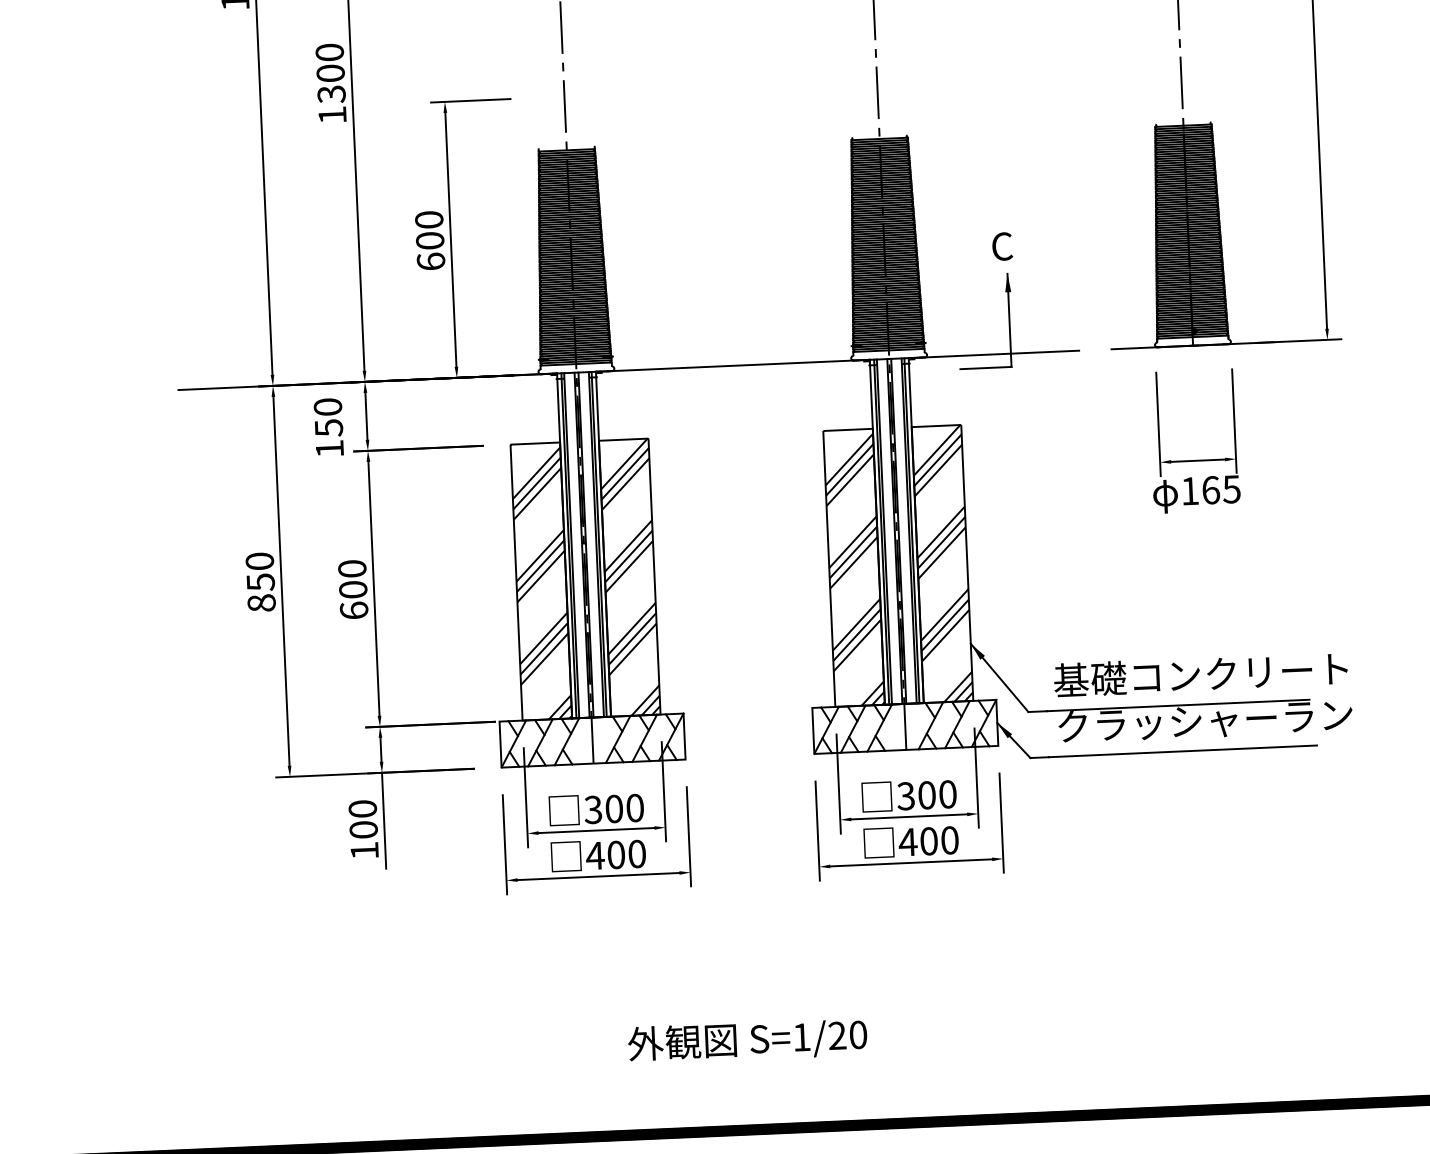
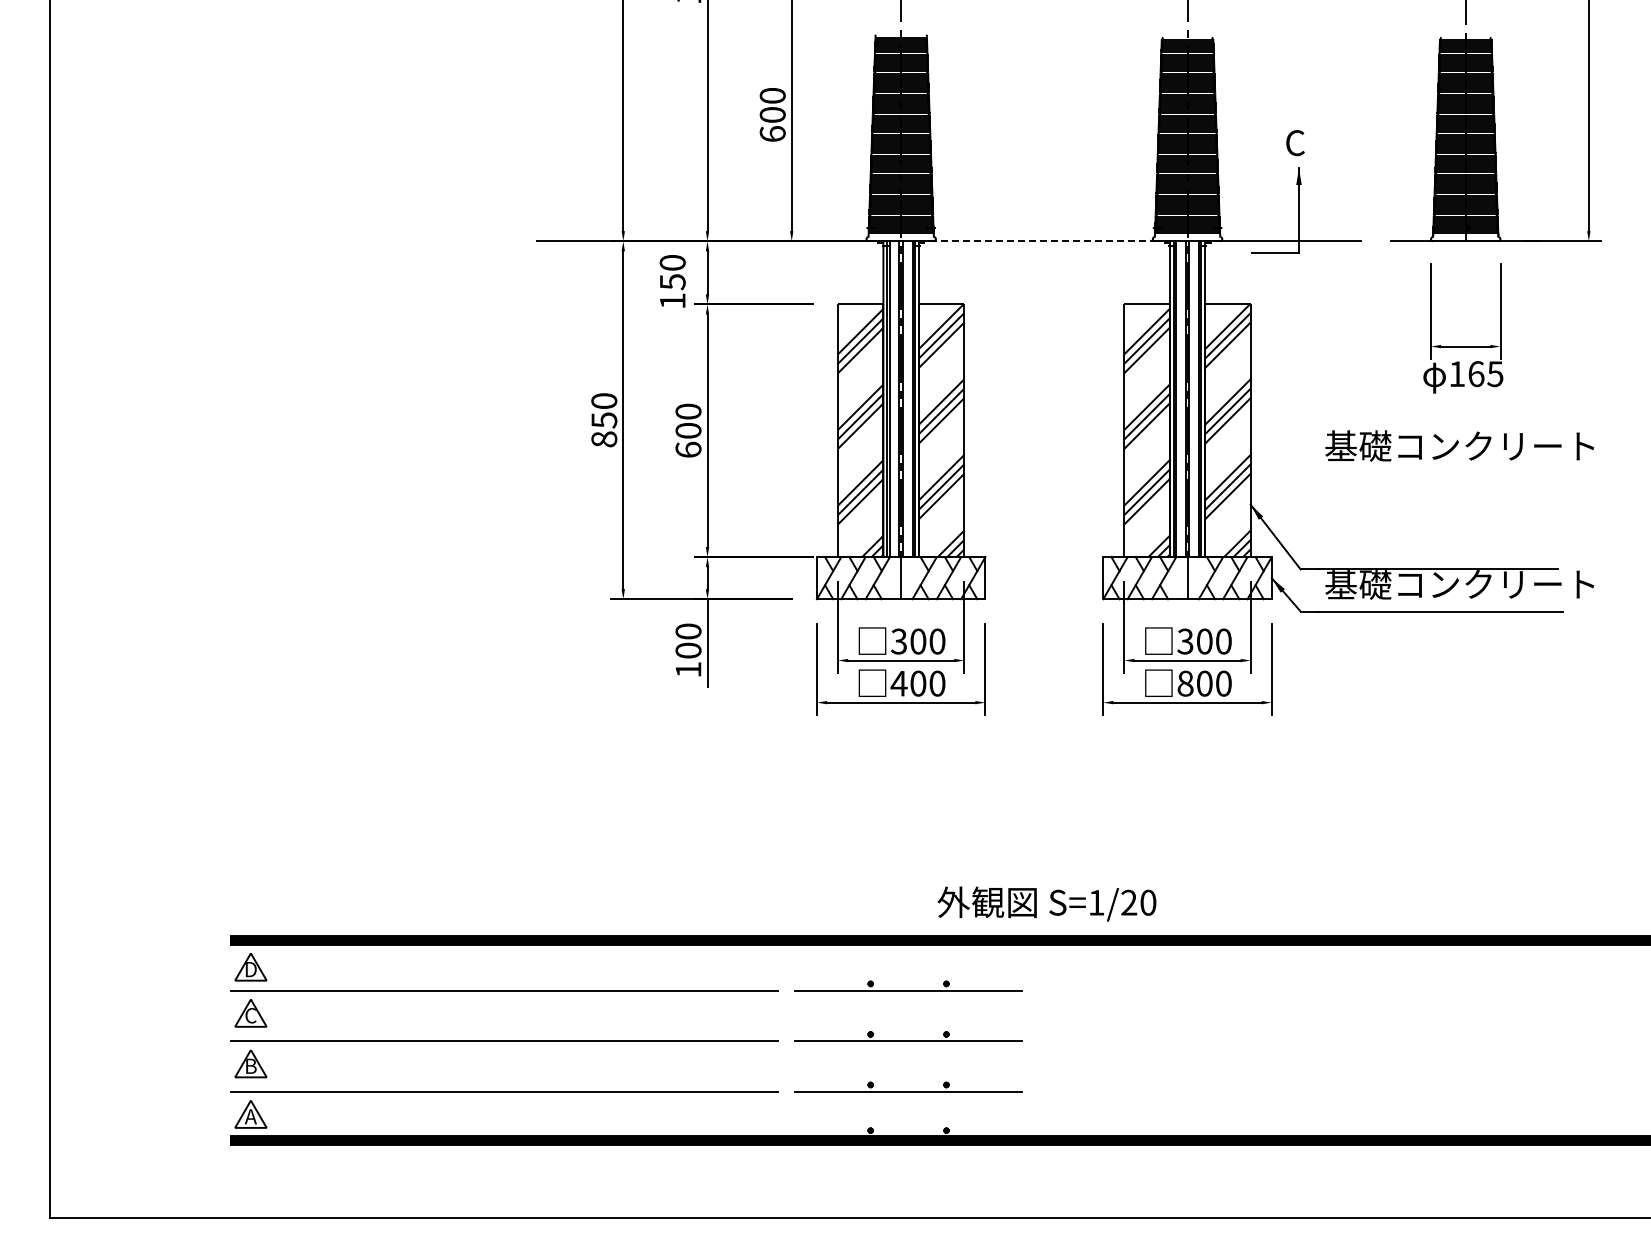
line: (733, 366) -> (1044, 241), solid -> dashed
text: (1200, 673) -> (1459, 445), moved
text: (1203, 721) -> (1460, 585), クラッシャーラン -> 基礎コンクリート
text: (908, 842) -> (1185, 683), 400 -> 800
text: (747, 1040) -> (1046, 903), moved

